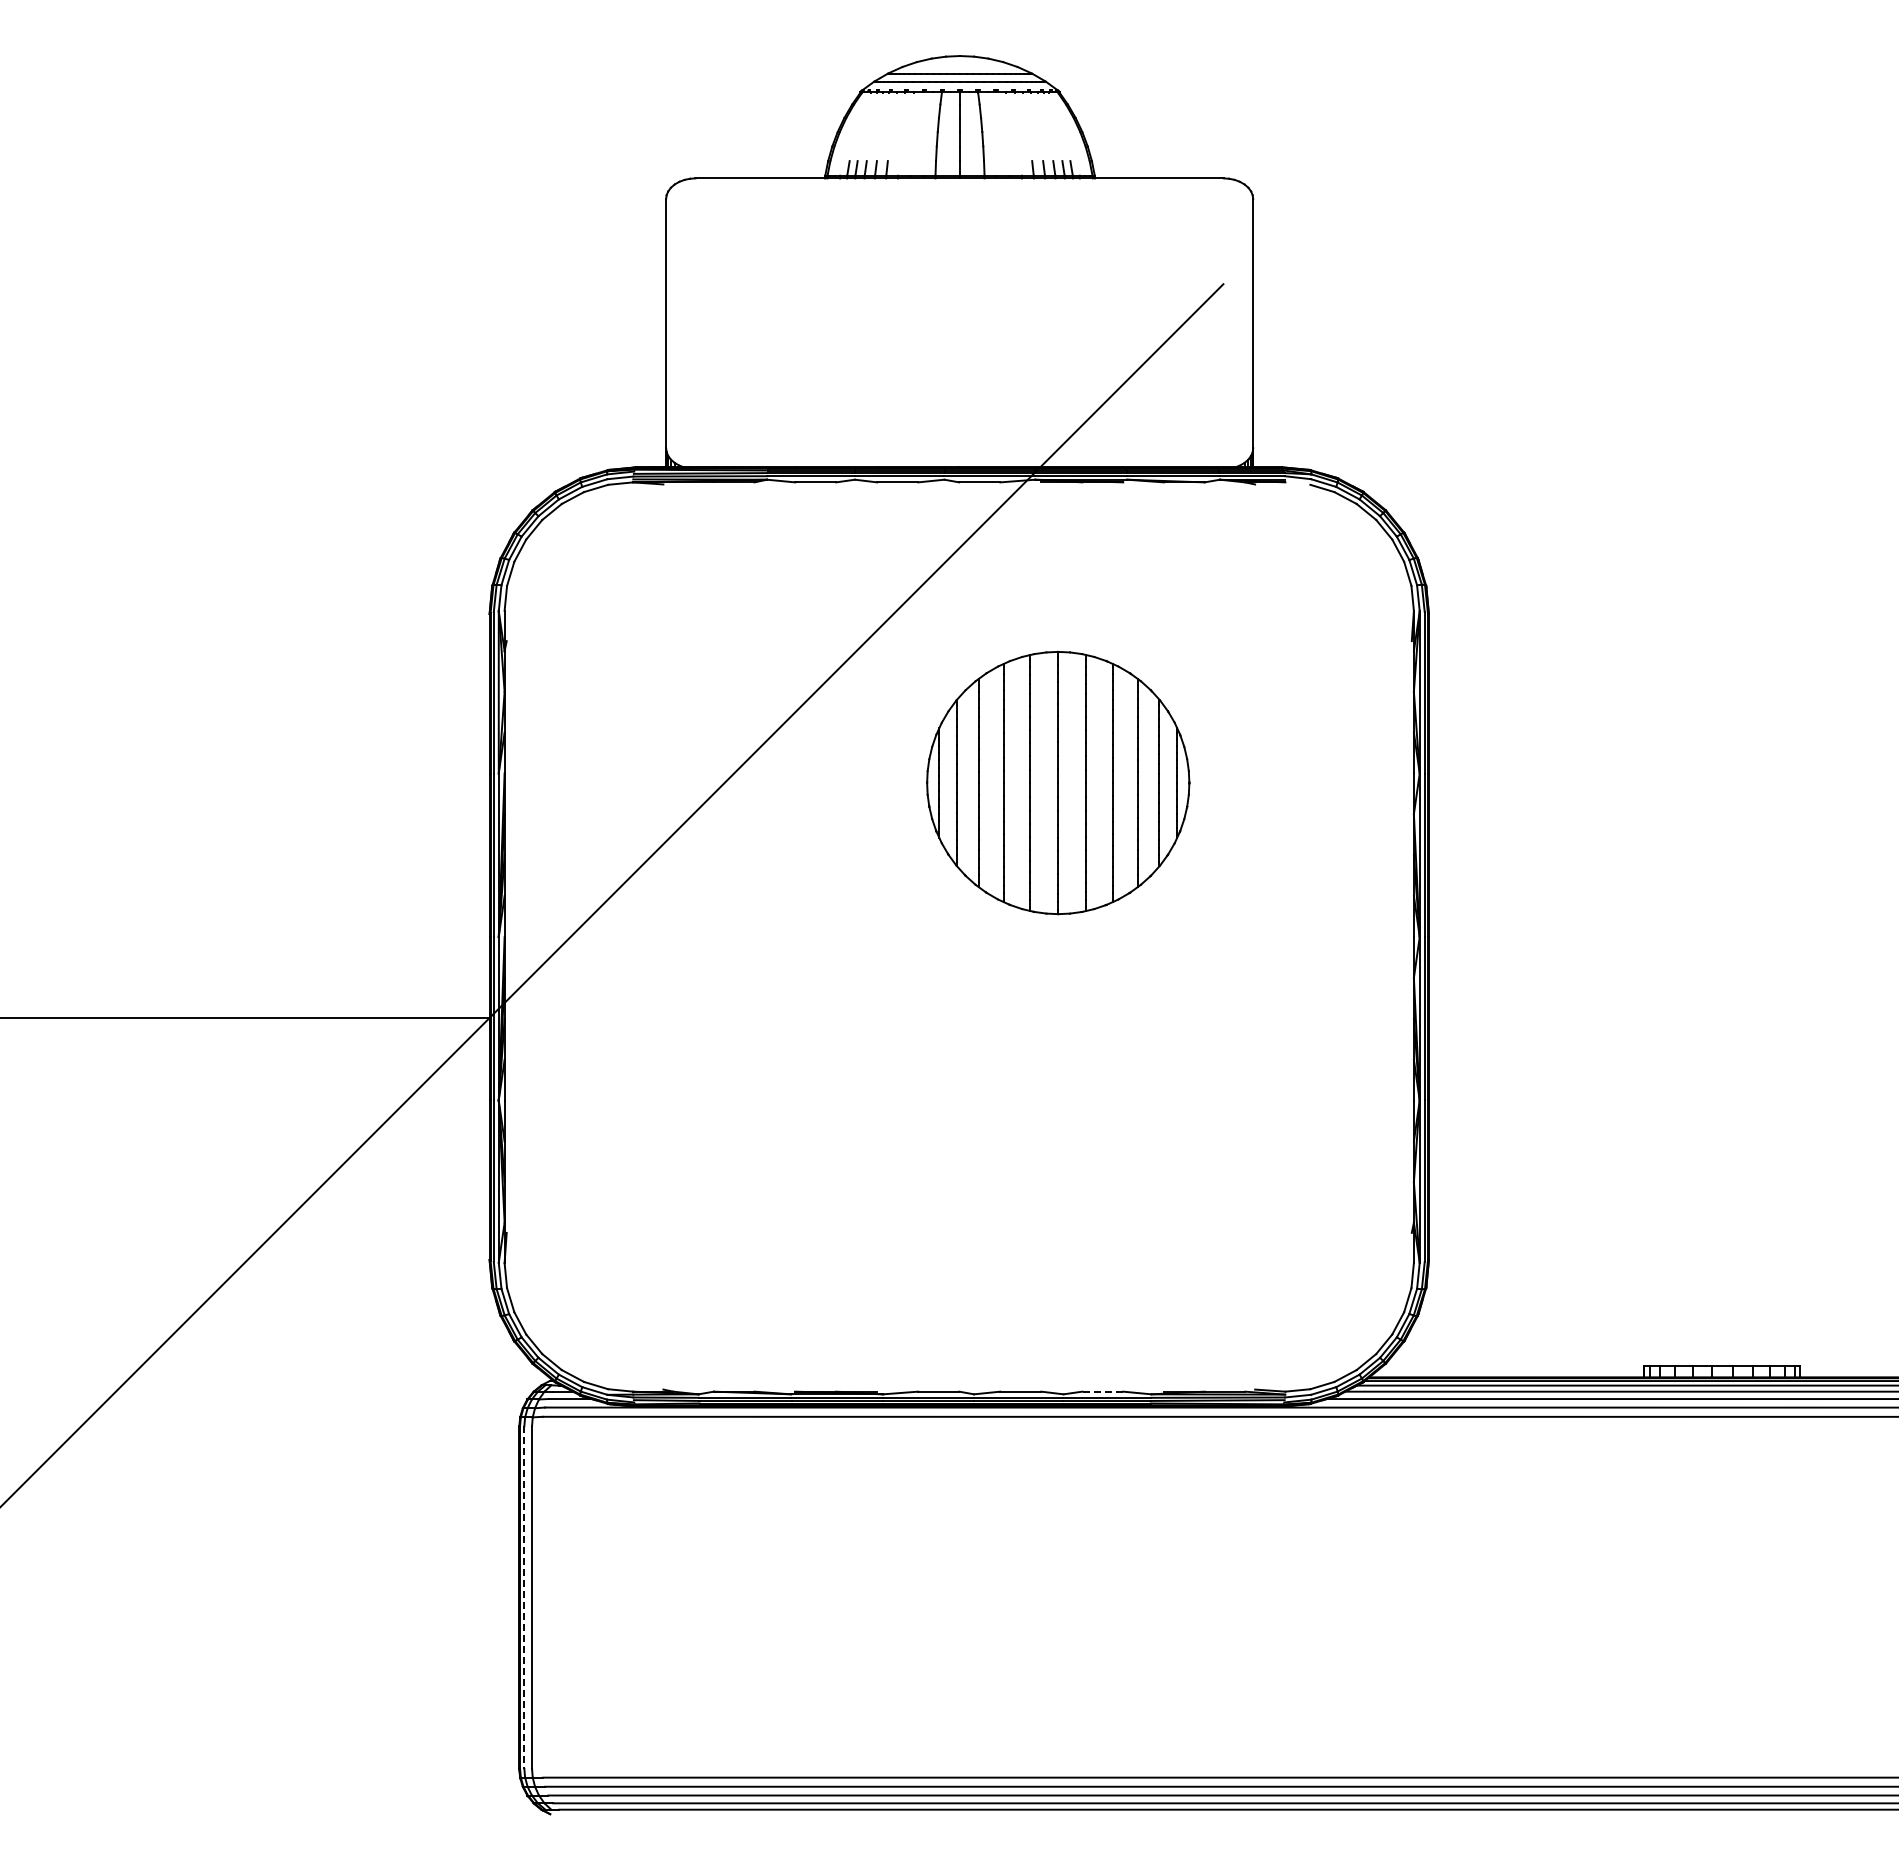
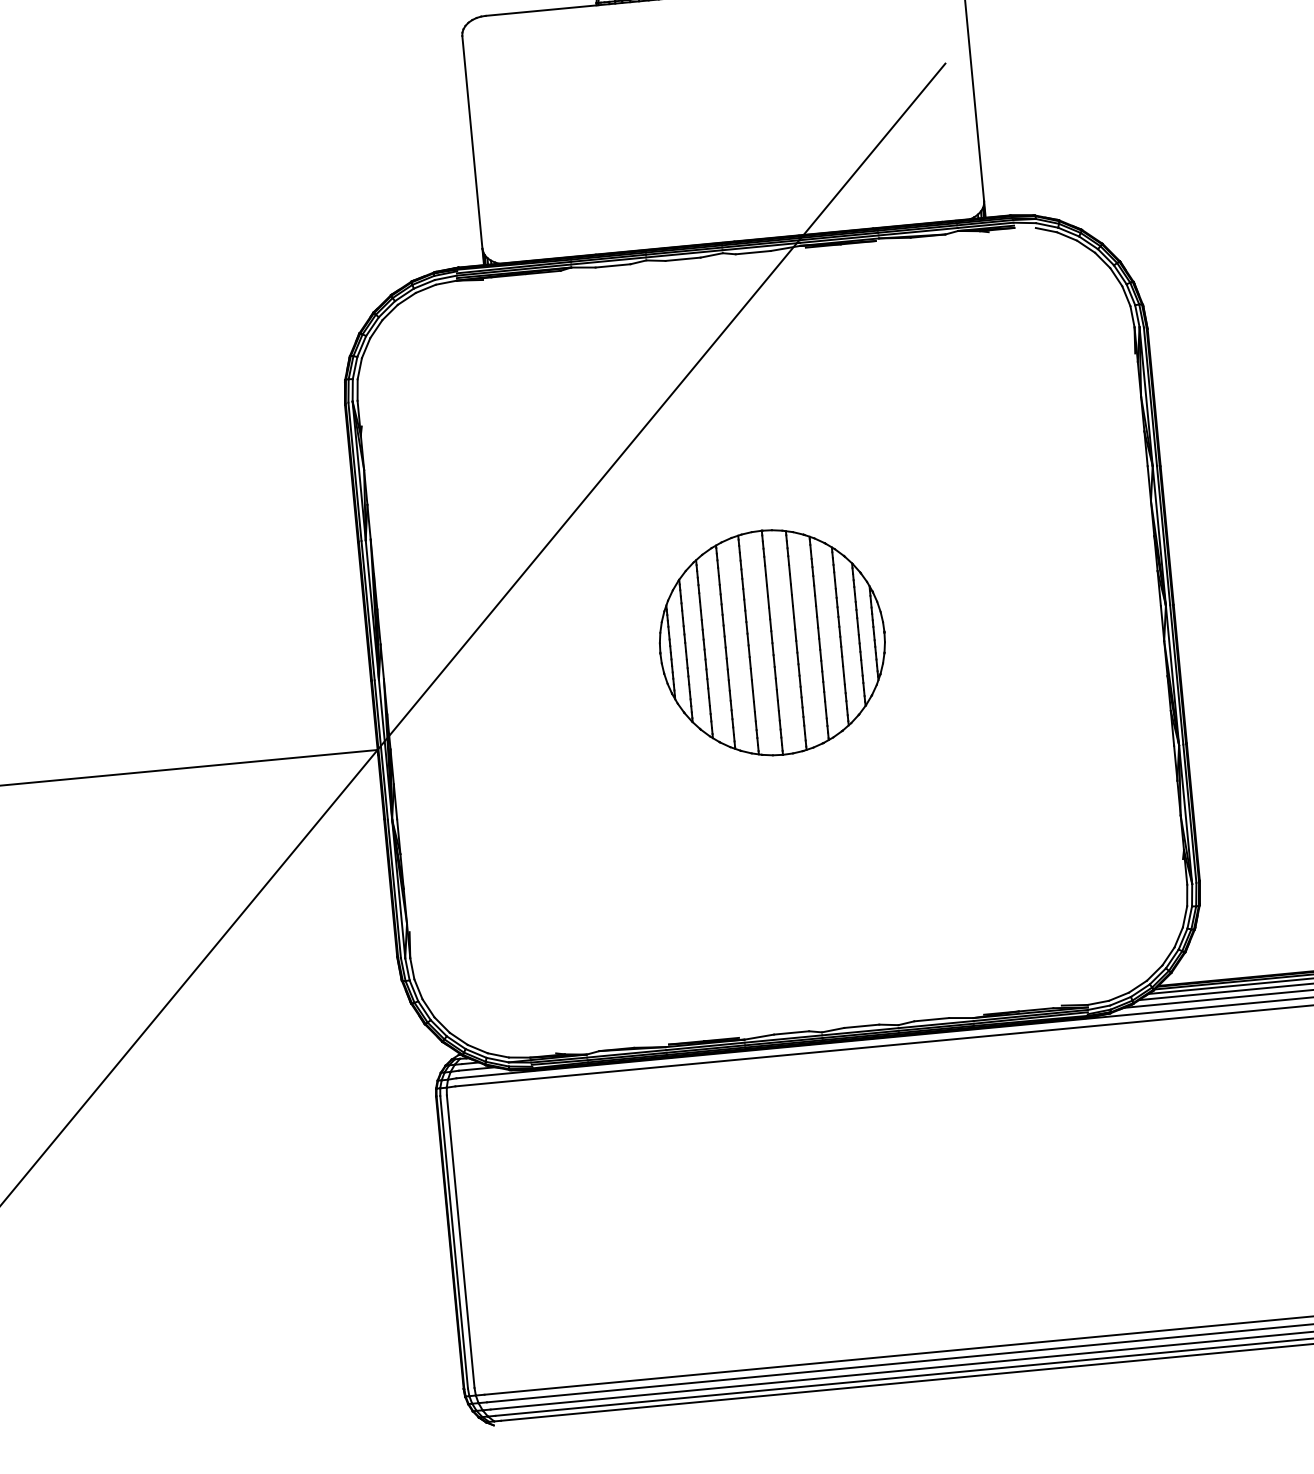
part: (1058, 782) -> (772, 642), moved
line: (1102, 1391) -> (931, 1019), dashed -> solid
line: (524, 1598) -> (454, 1243), dashed -> solid

